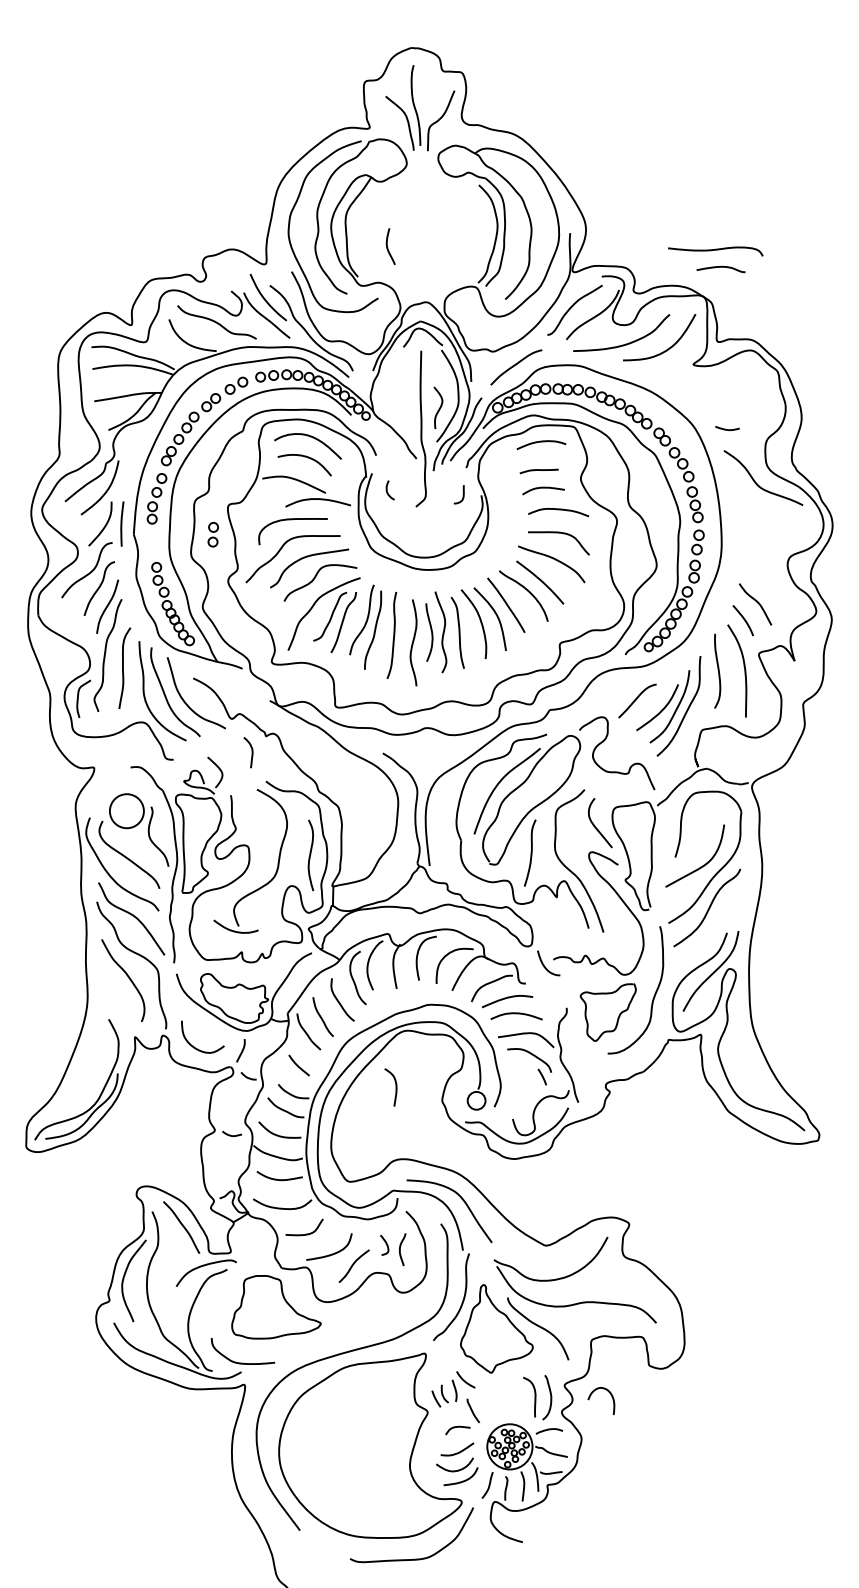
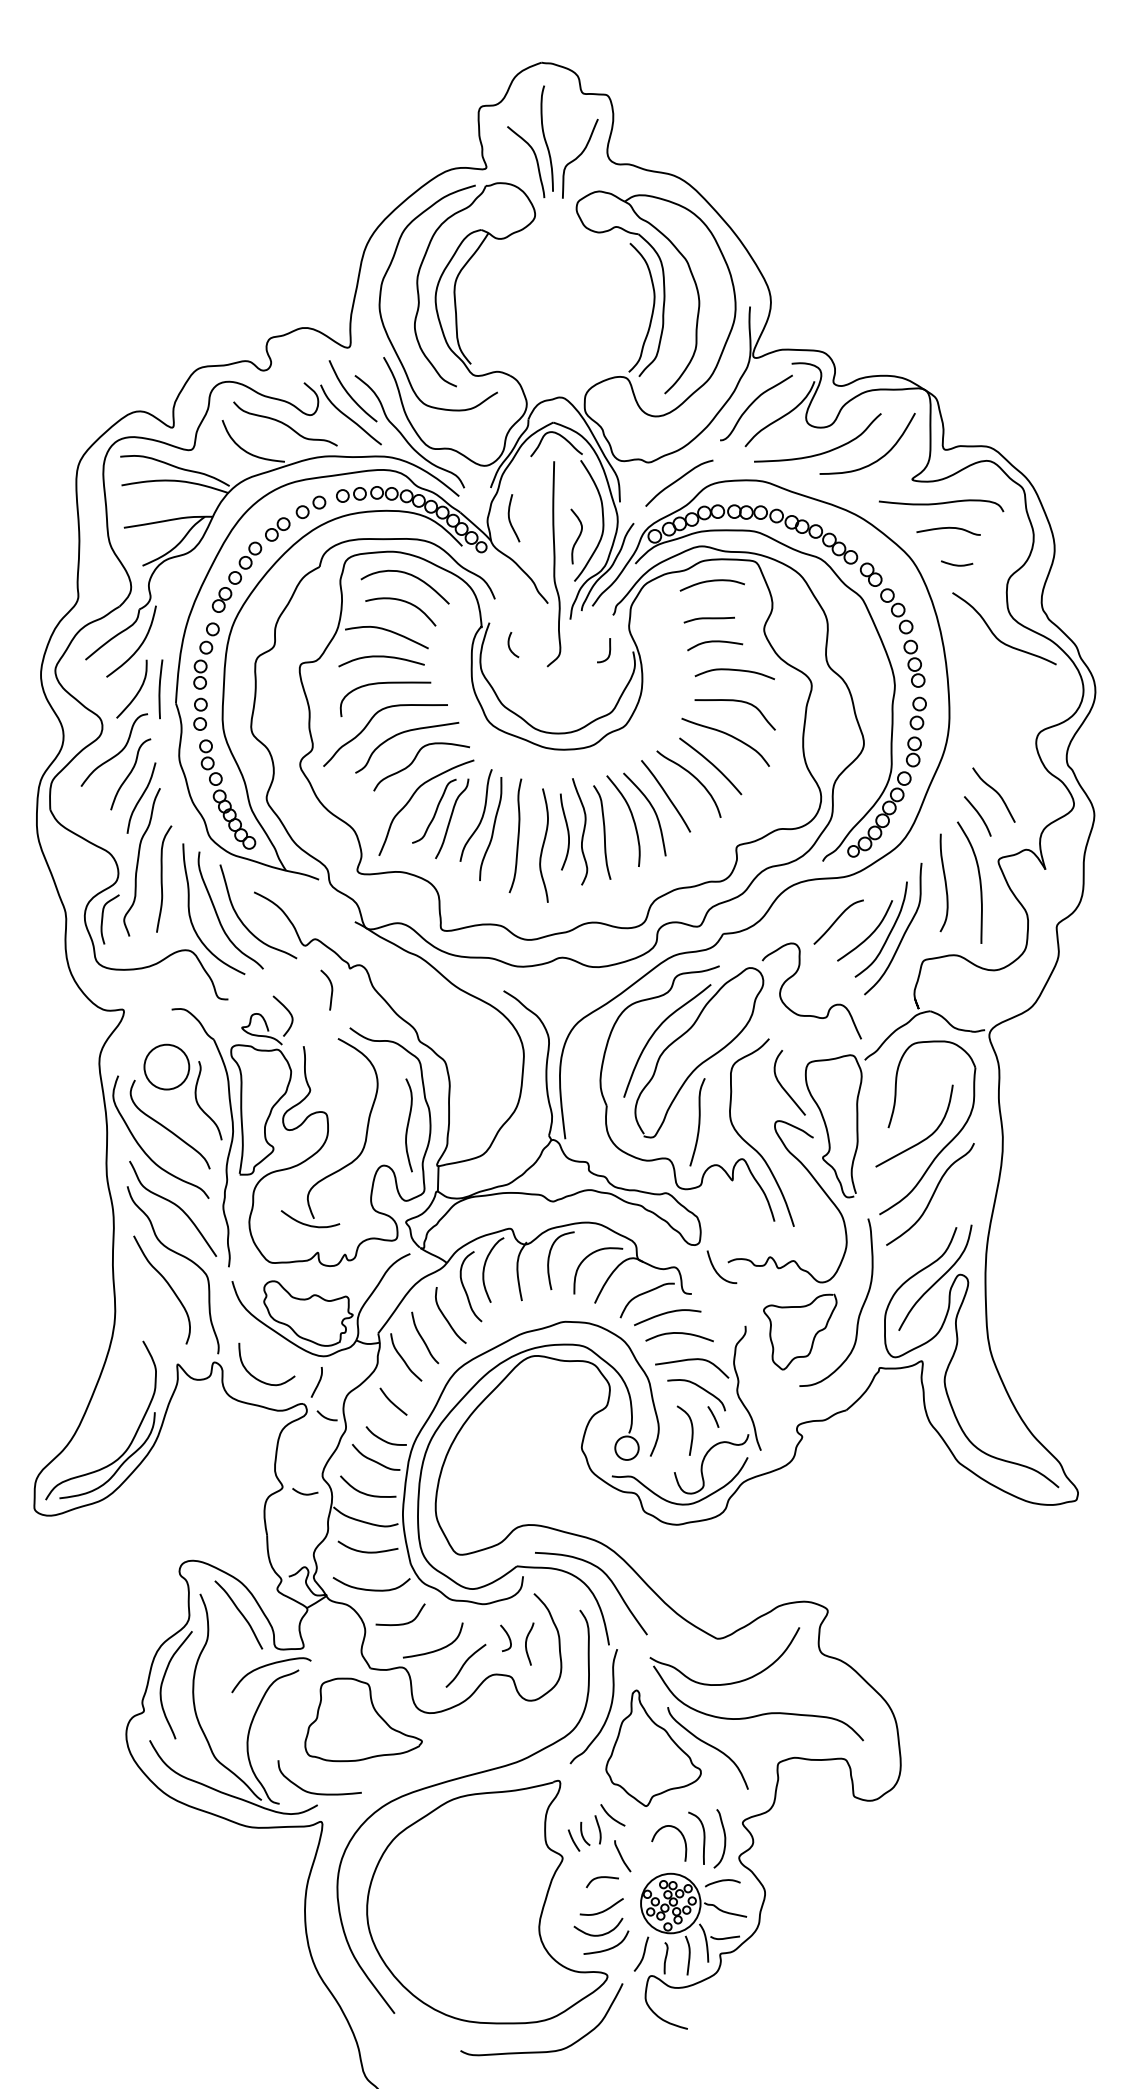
curve: (388, 247) -> (510, 519), moved
curve: (715, 250) -> (941, 504), moved
curve: (720, 267) -> (948, 528), moved
curve: (318, 499) -> (381, 657), moved
part: (213, 534) -> (200, 713), moved
curve: (395, 1087) -> (691, 1430), moved
curve: (611, 1396) -> (682, 1837), moved

